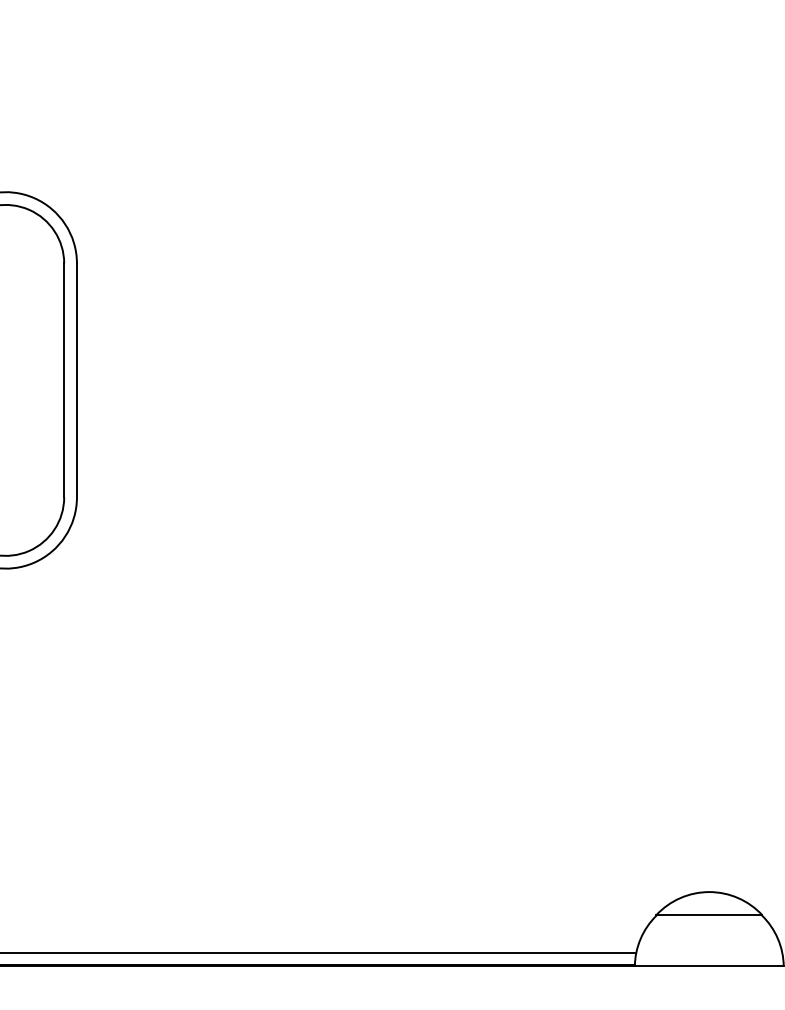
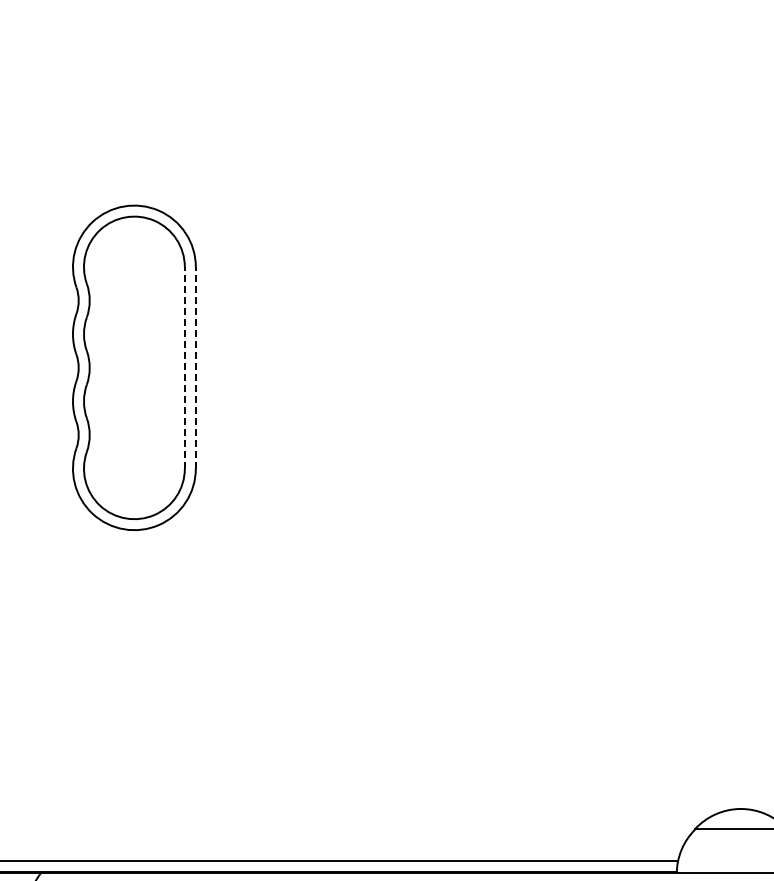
line: (63, 379) -> (184, 367), solid -> dashed
line: (76, 379) -> (195, 367), solid -> dashed

